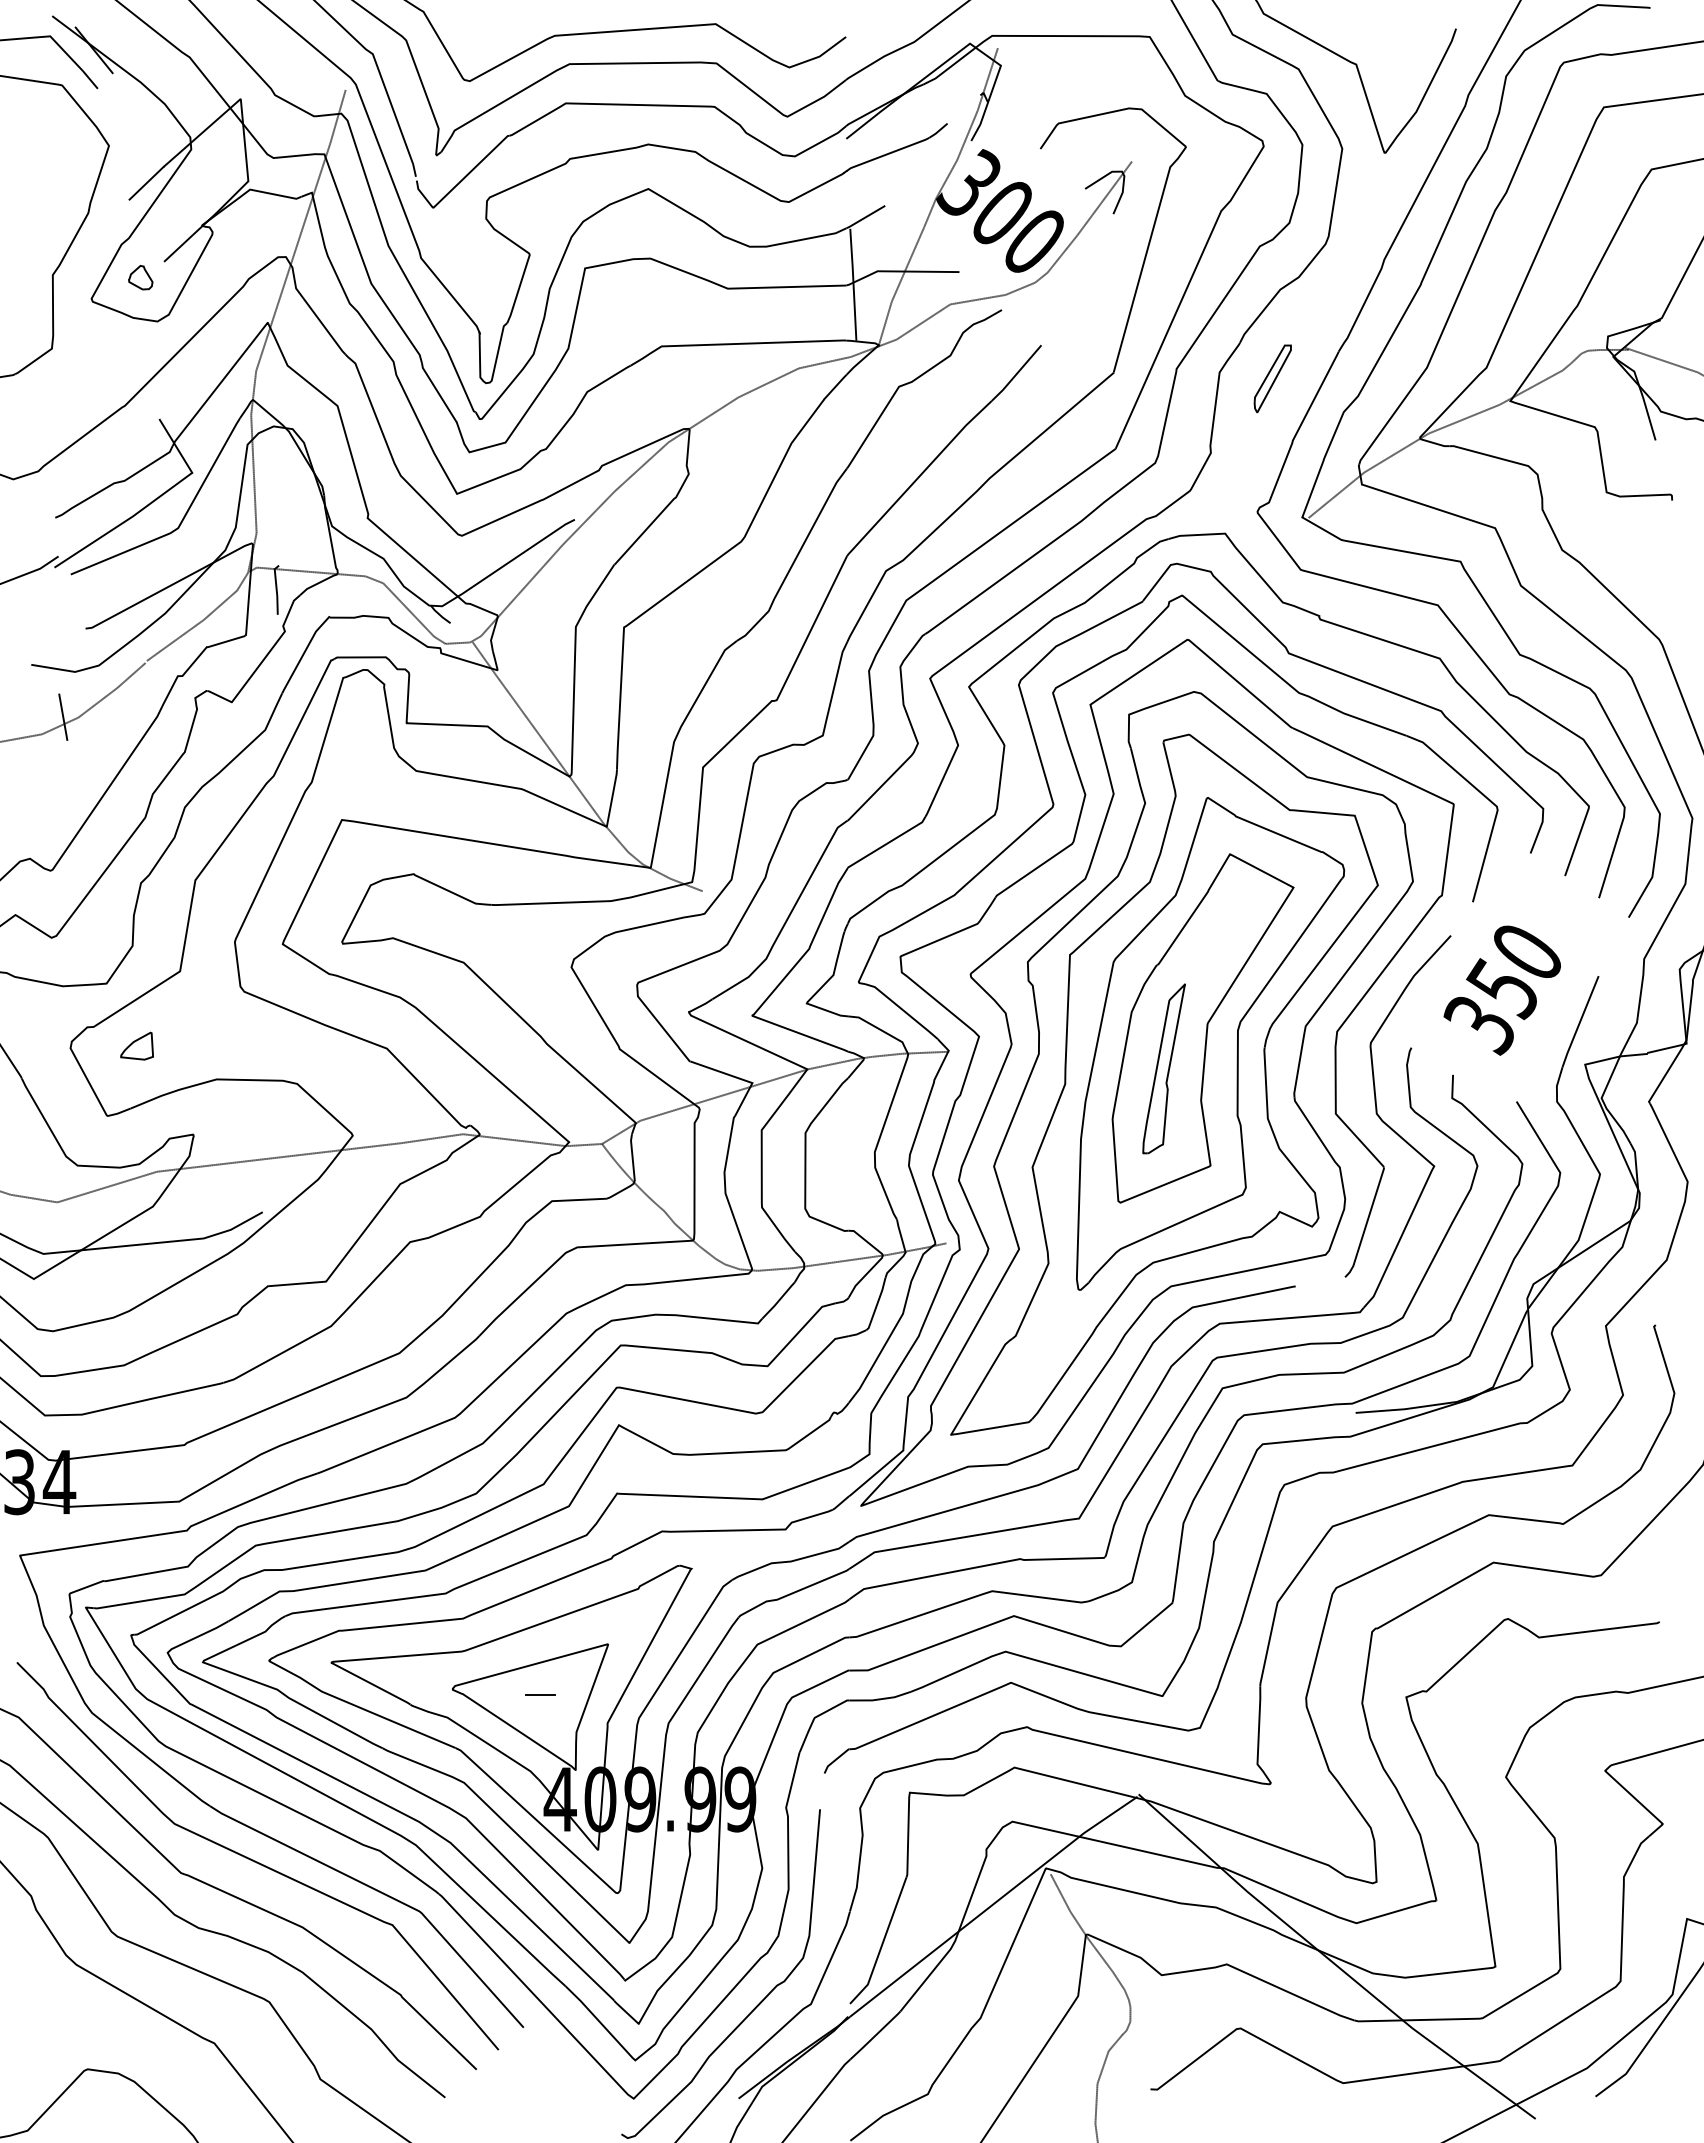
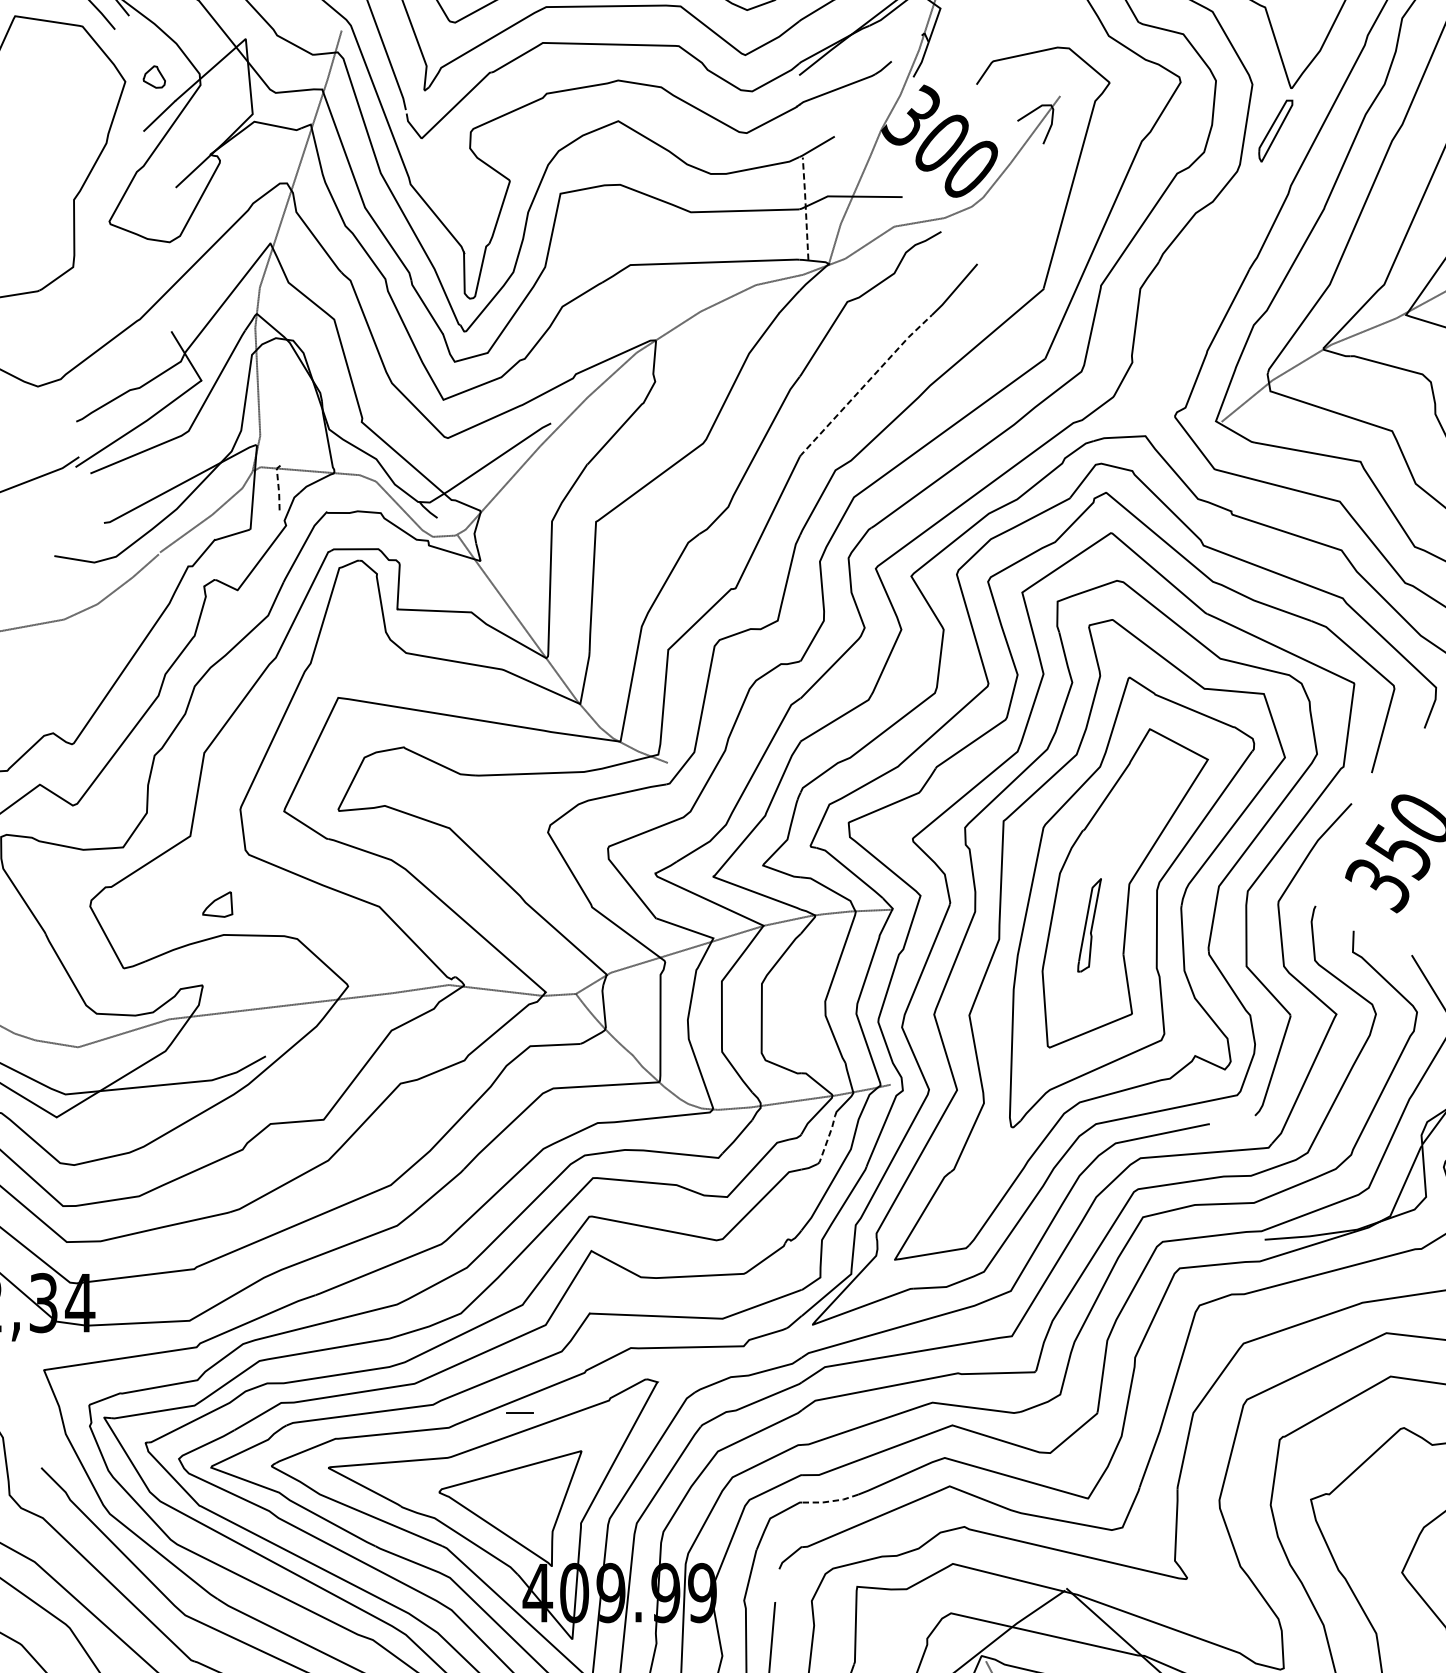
curve: (146, 274) -> (159, 74), moved
line: (853, 283) -> (805, 207), solid -> dashed
curve: (1274, 378) -> (1277, 130), moved
line: (918, 477) -> (865, 384), solid -> dashed
line: (276, 589) -> (278, 487), solid -> dashed
line: (63, 716) -> (83, 603), removed
part: (136, 1045) -> (217, 903), moved
part: (1163, 1068) -> (1089, 924), size x0.6
line: (877, 1304) -> (827, 1140), solid -> dashed
line: (540, 1694) -> (519, 1412), moved
line: (881, 1699) -> (831, 1501), solid -> dashed

